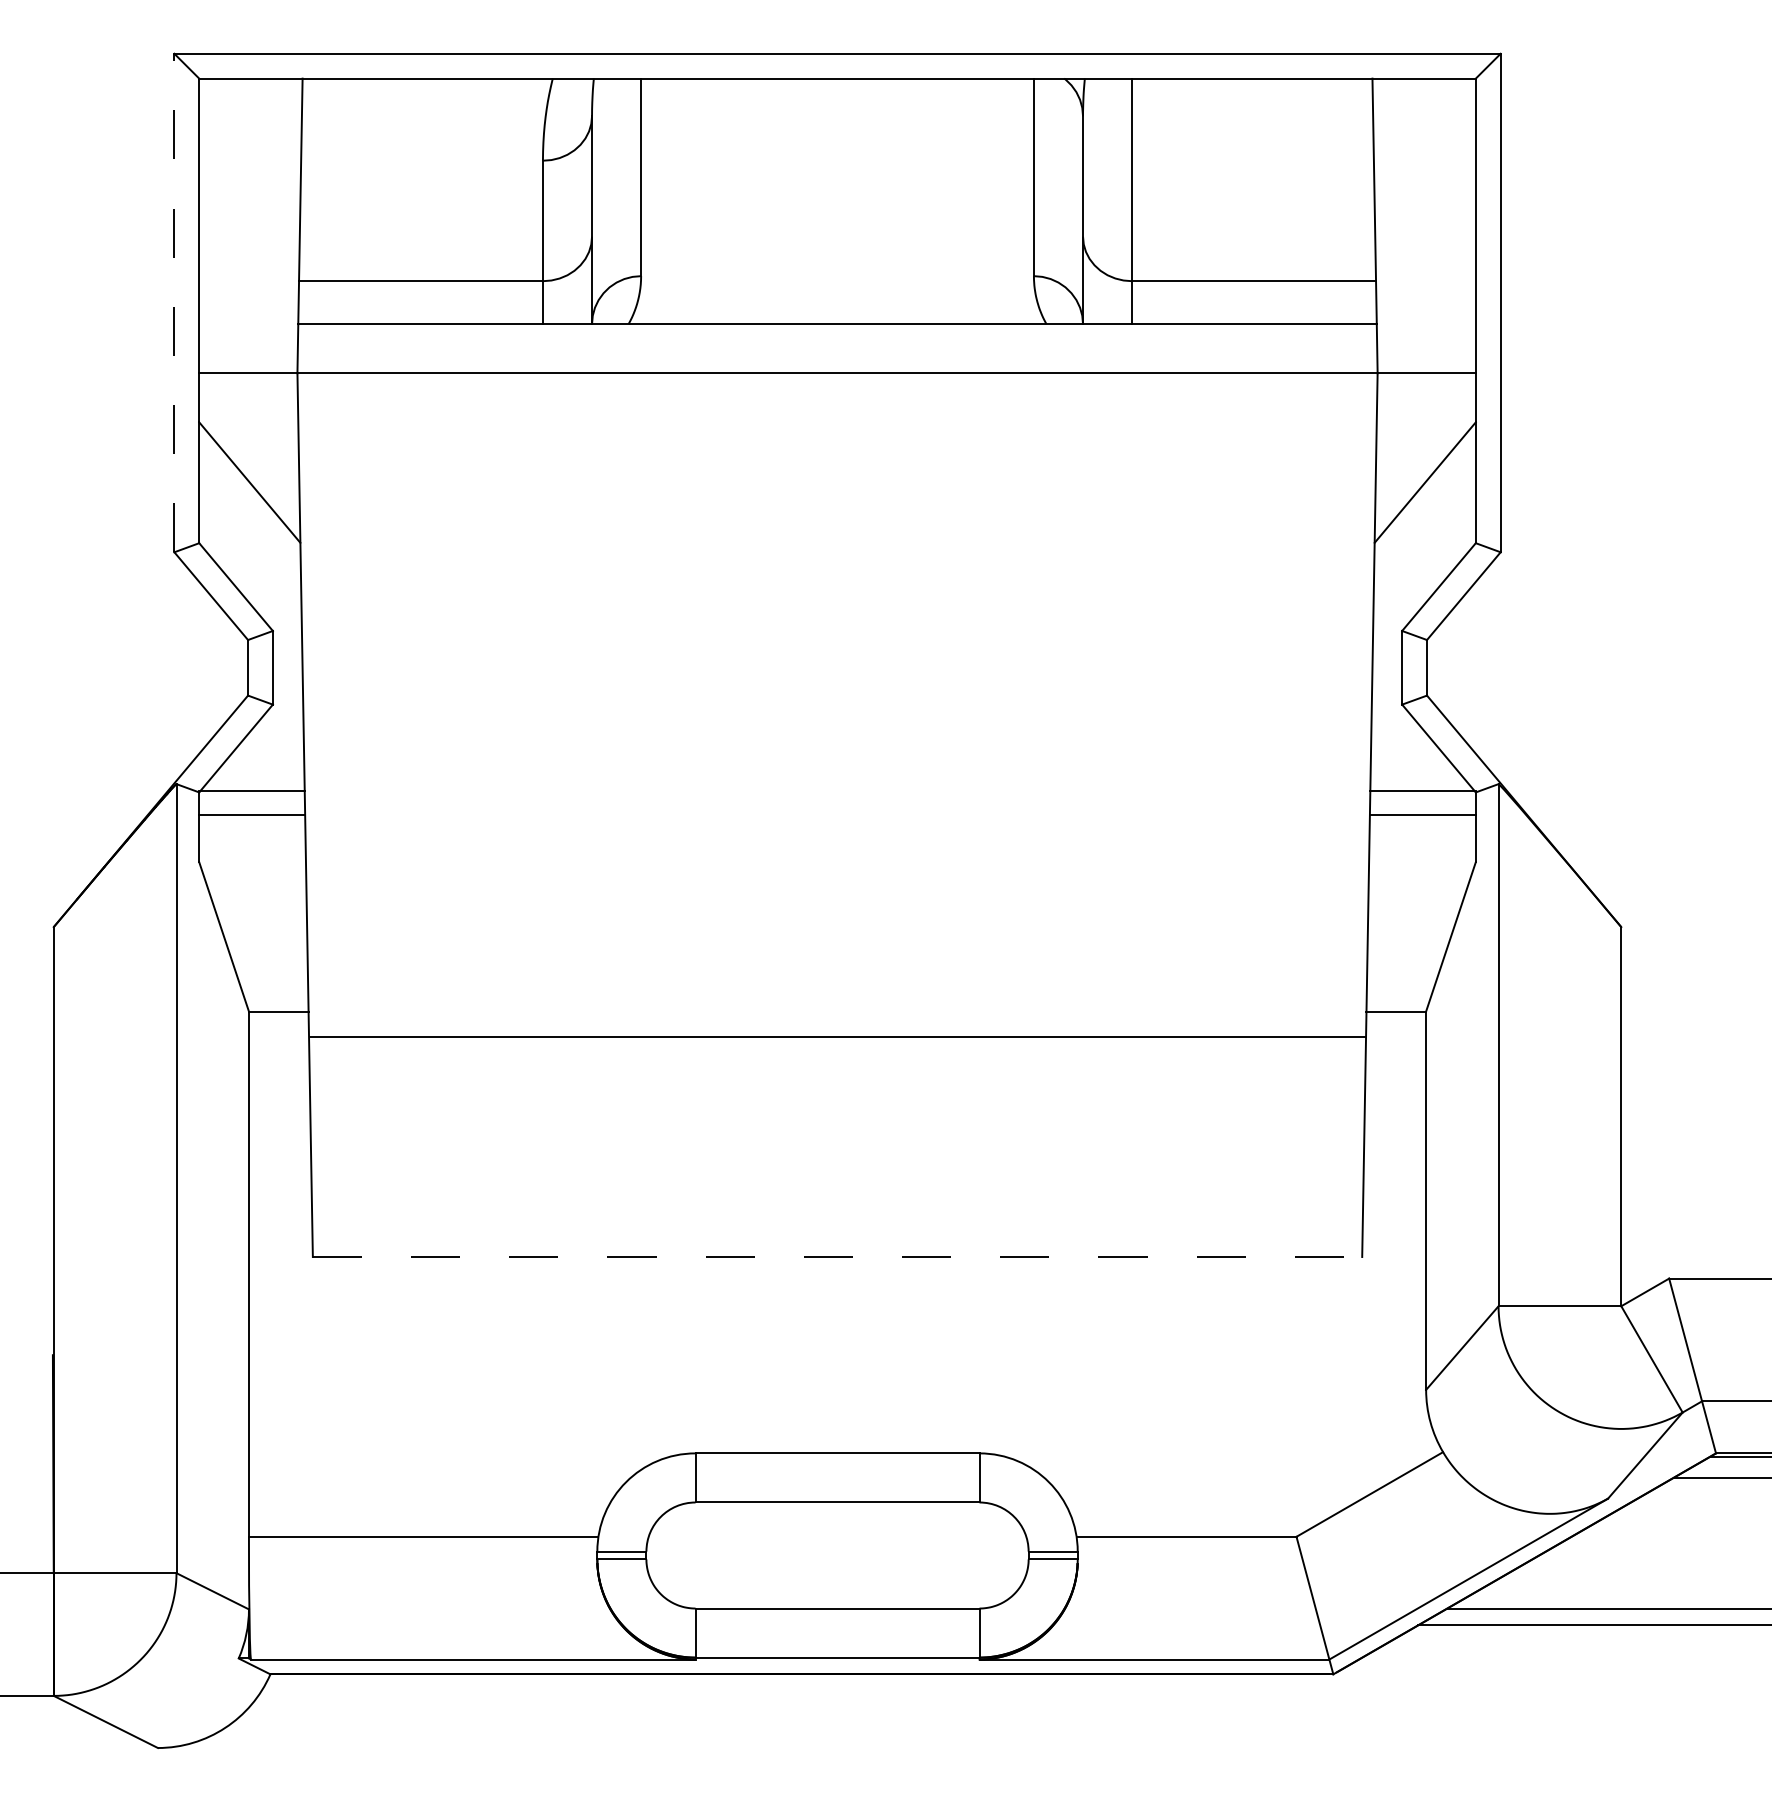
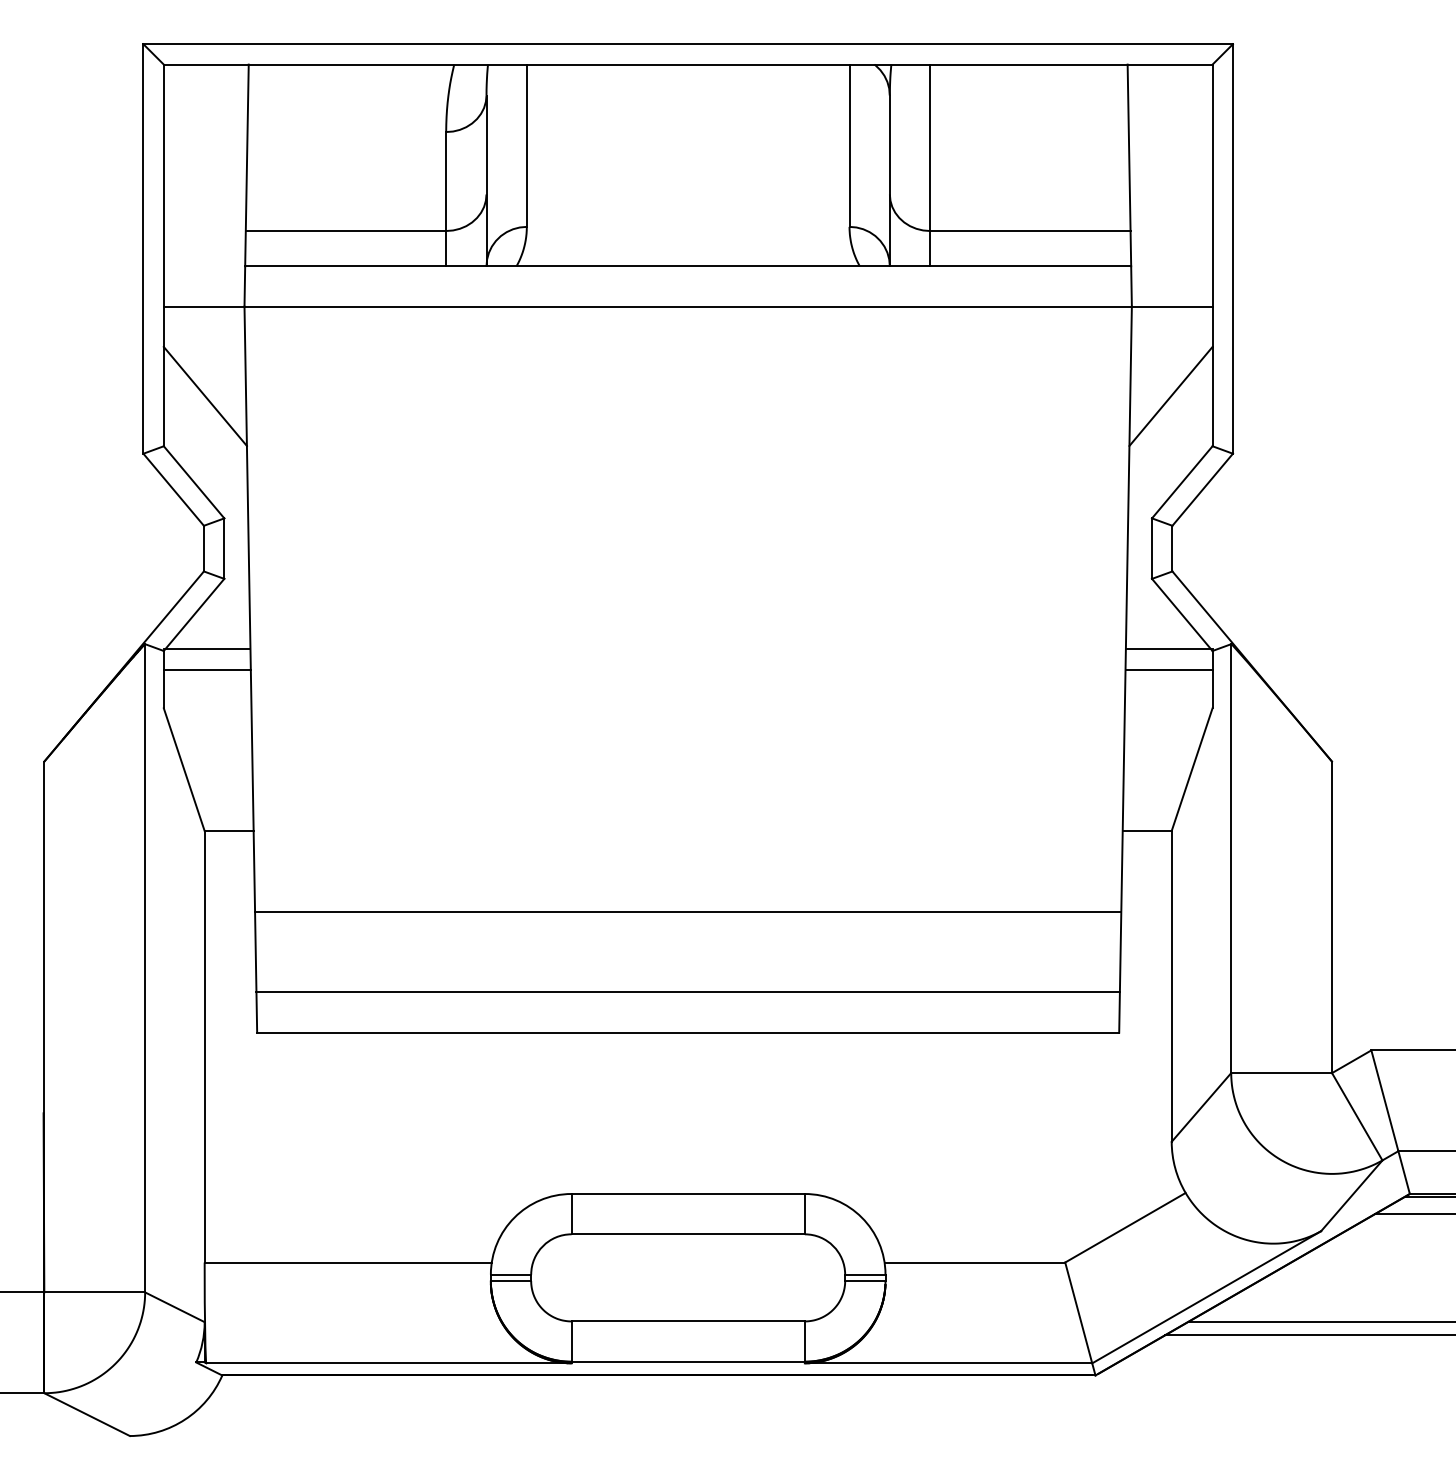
line: (174, 302) -> (143, 248), dashed -> solid
line: (837, 1037) -> (688, 912), moved
line: (837, 1207) -> (688, 991), added
line: (837, 1257) -> (688, 1033), dashed -> solid

